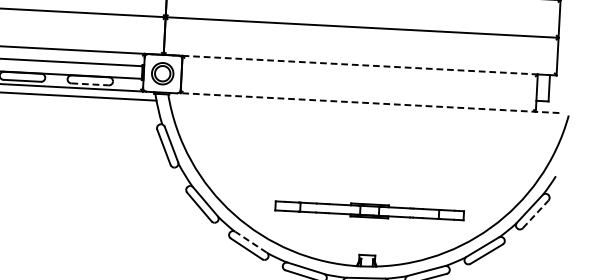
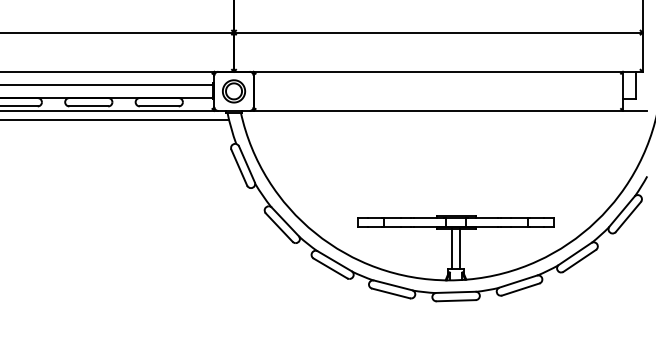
line: (360, 64) -> (438, 71), dashed -> solid
line: (90, 84) -> (159, 106), dashed -> solid
line: (368, 102) -> (448, 110), dashed -> solid
line: (535, 213) -> (628, 216), dashed -> solid
line: (363, 235) -> (451, 248), added
line: (372, 236) -> (460, 248), added
line: (250, 242) -> (334, 261), dashed -> solid

